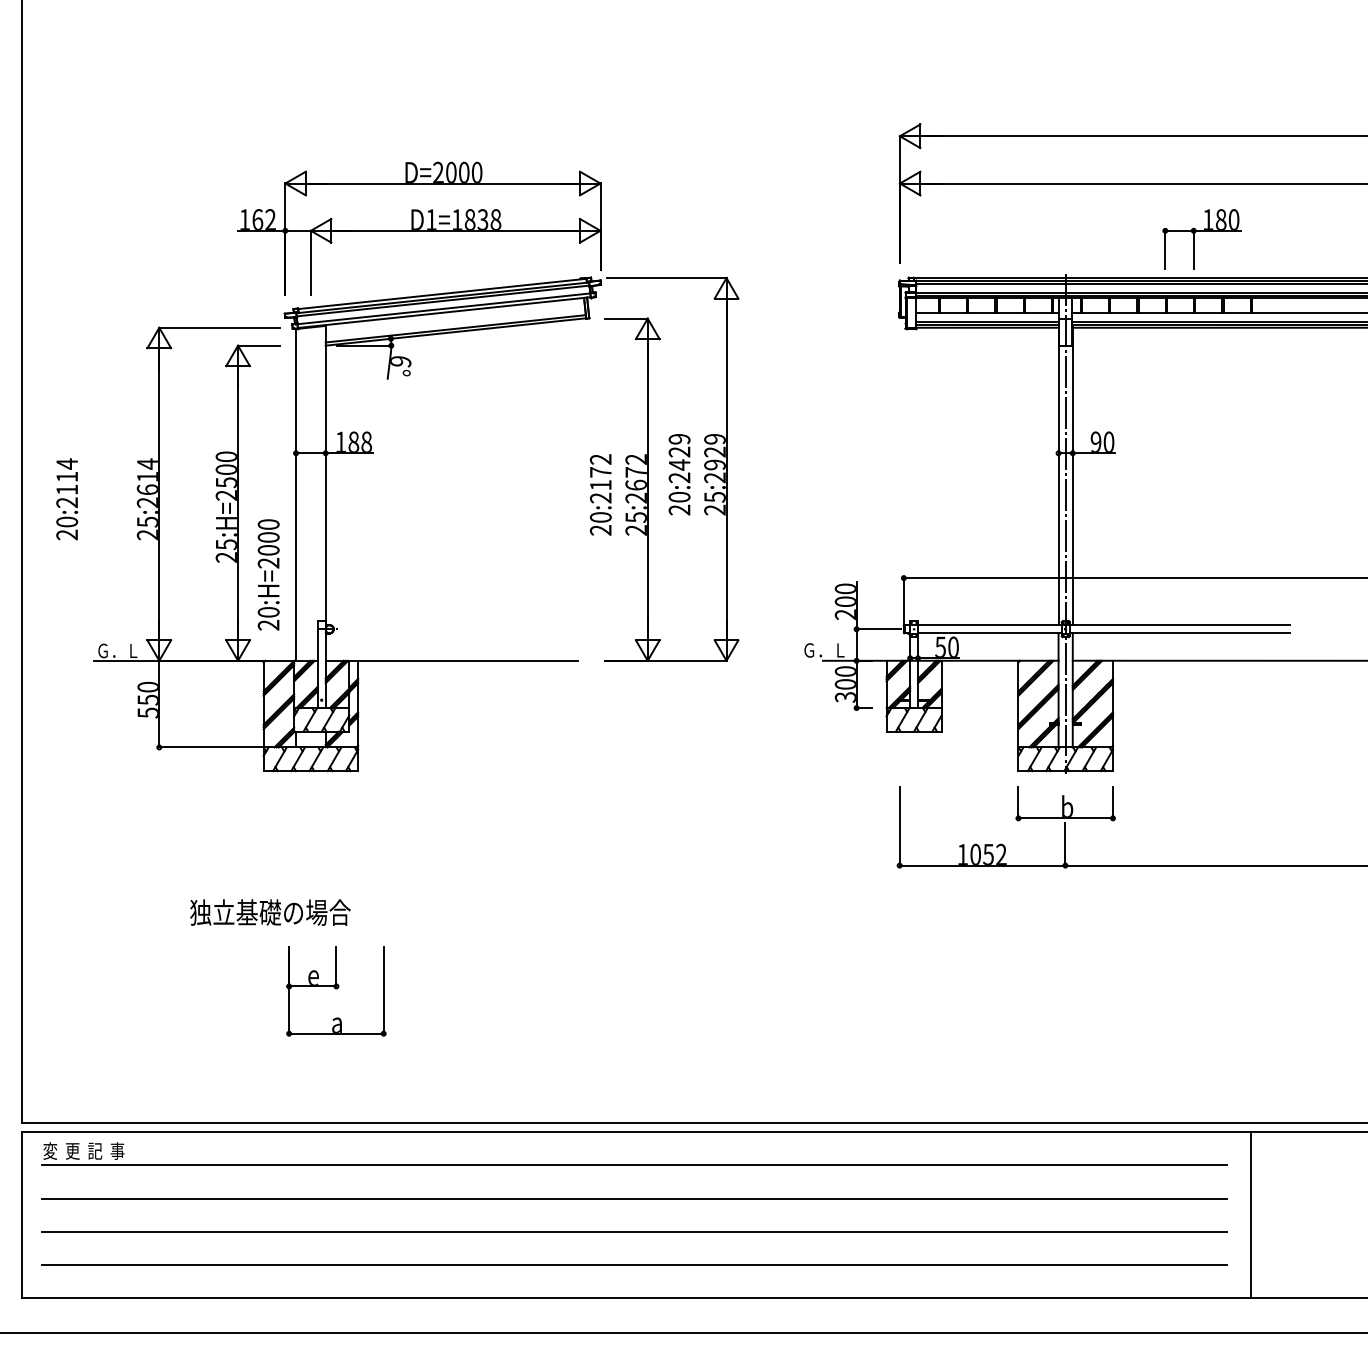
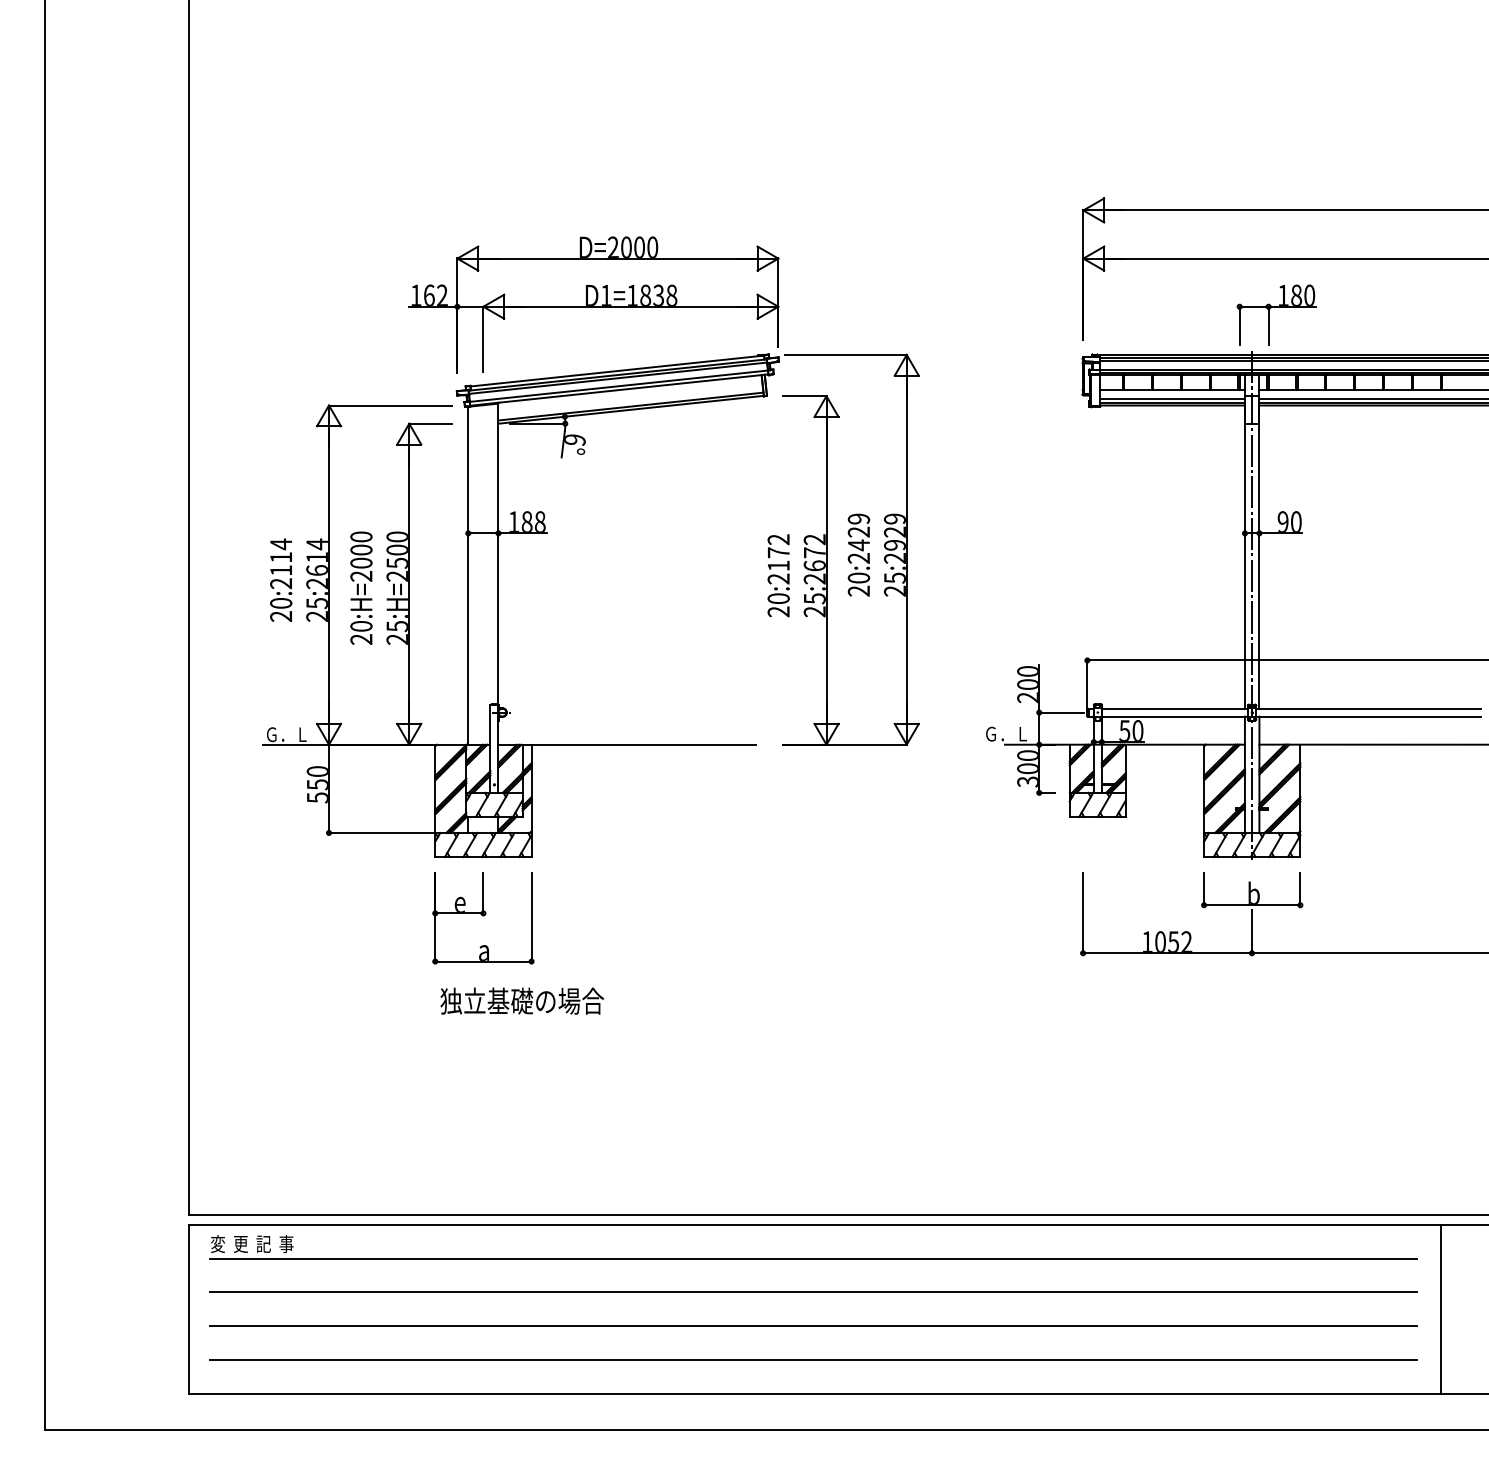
part: (1201, 231) -> (1276, 307), moved
text: (67, 498) -> (281, 579), moved
text: (268, 574) -> (361, 587), moved
text: (269, 911) -> (521, 1000), moved
part: (336, 991) -> (483, 918), moved

